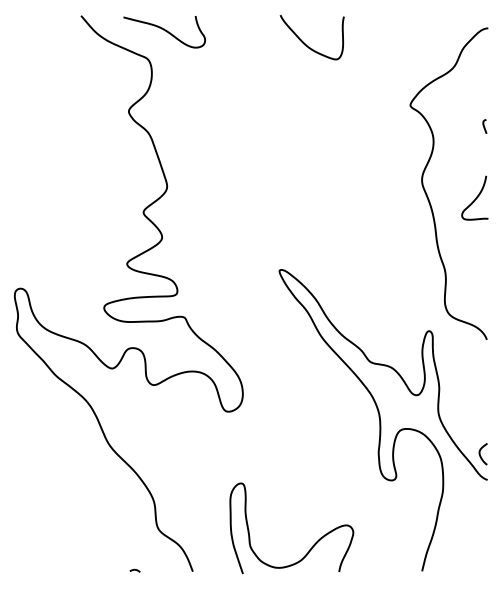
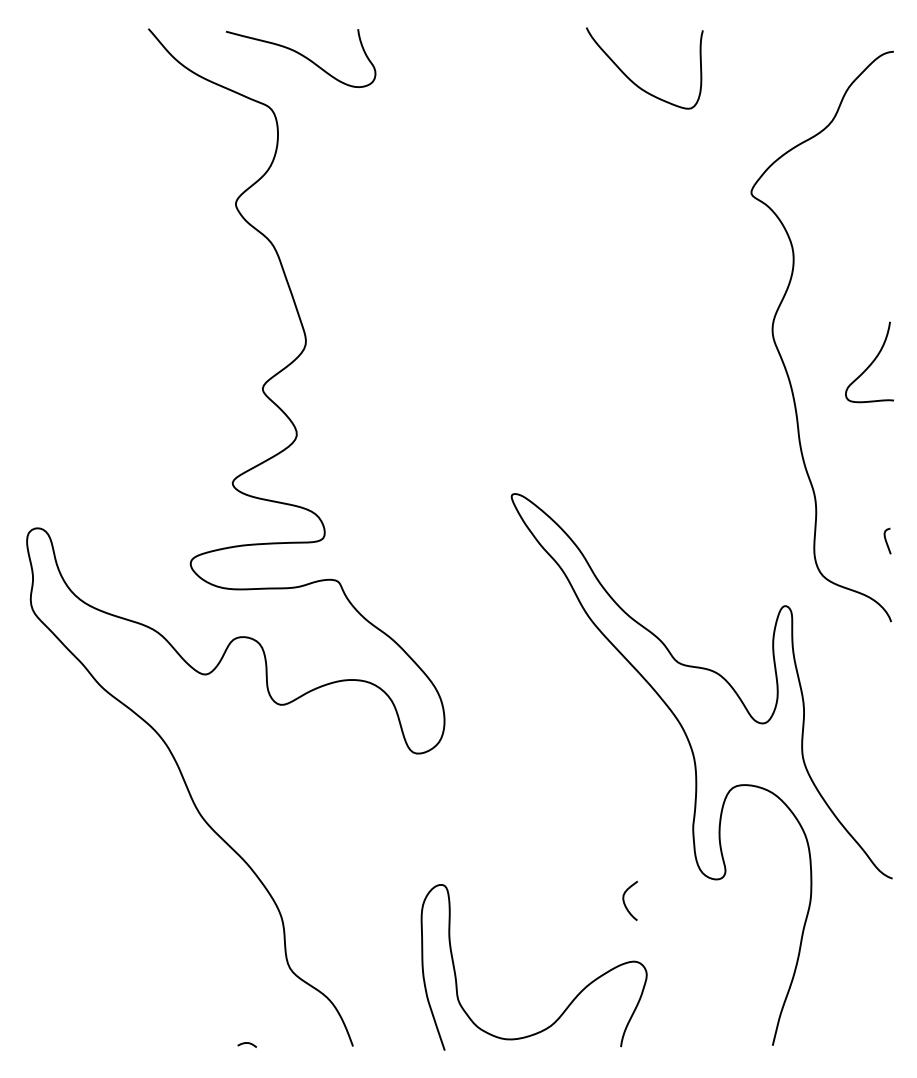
curve: (305, 43) -> (632, 79), moved
curve: (484, 126) -> (886, 540), moved
curve: (480, 454) -> (625, 901), moved

